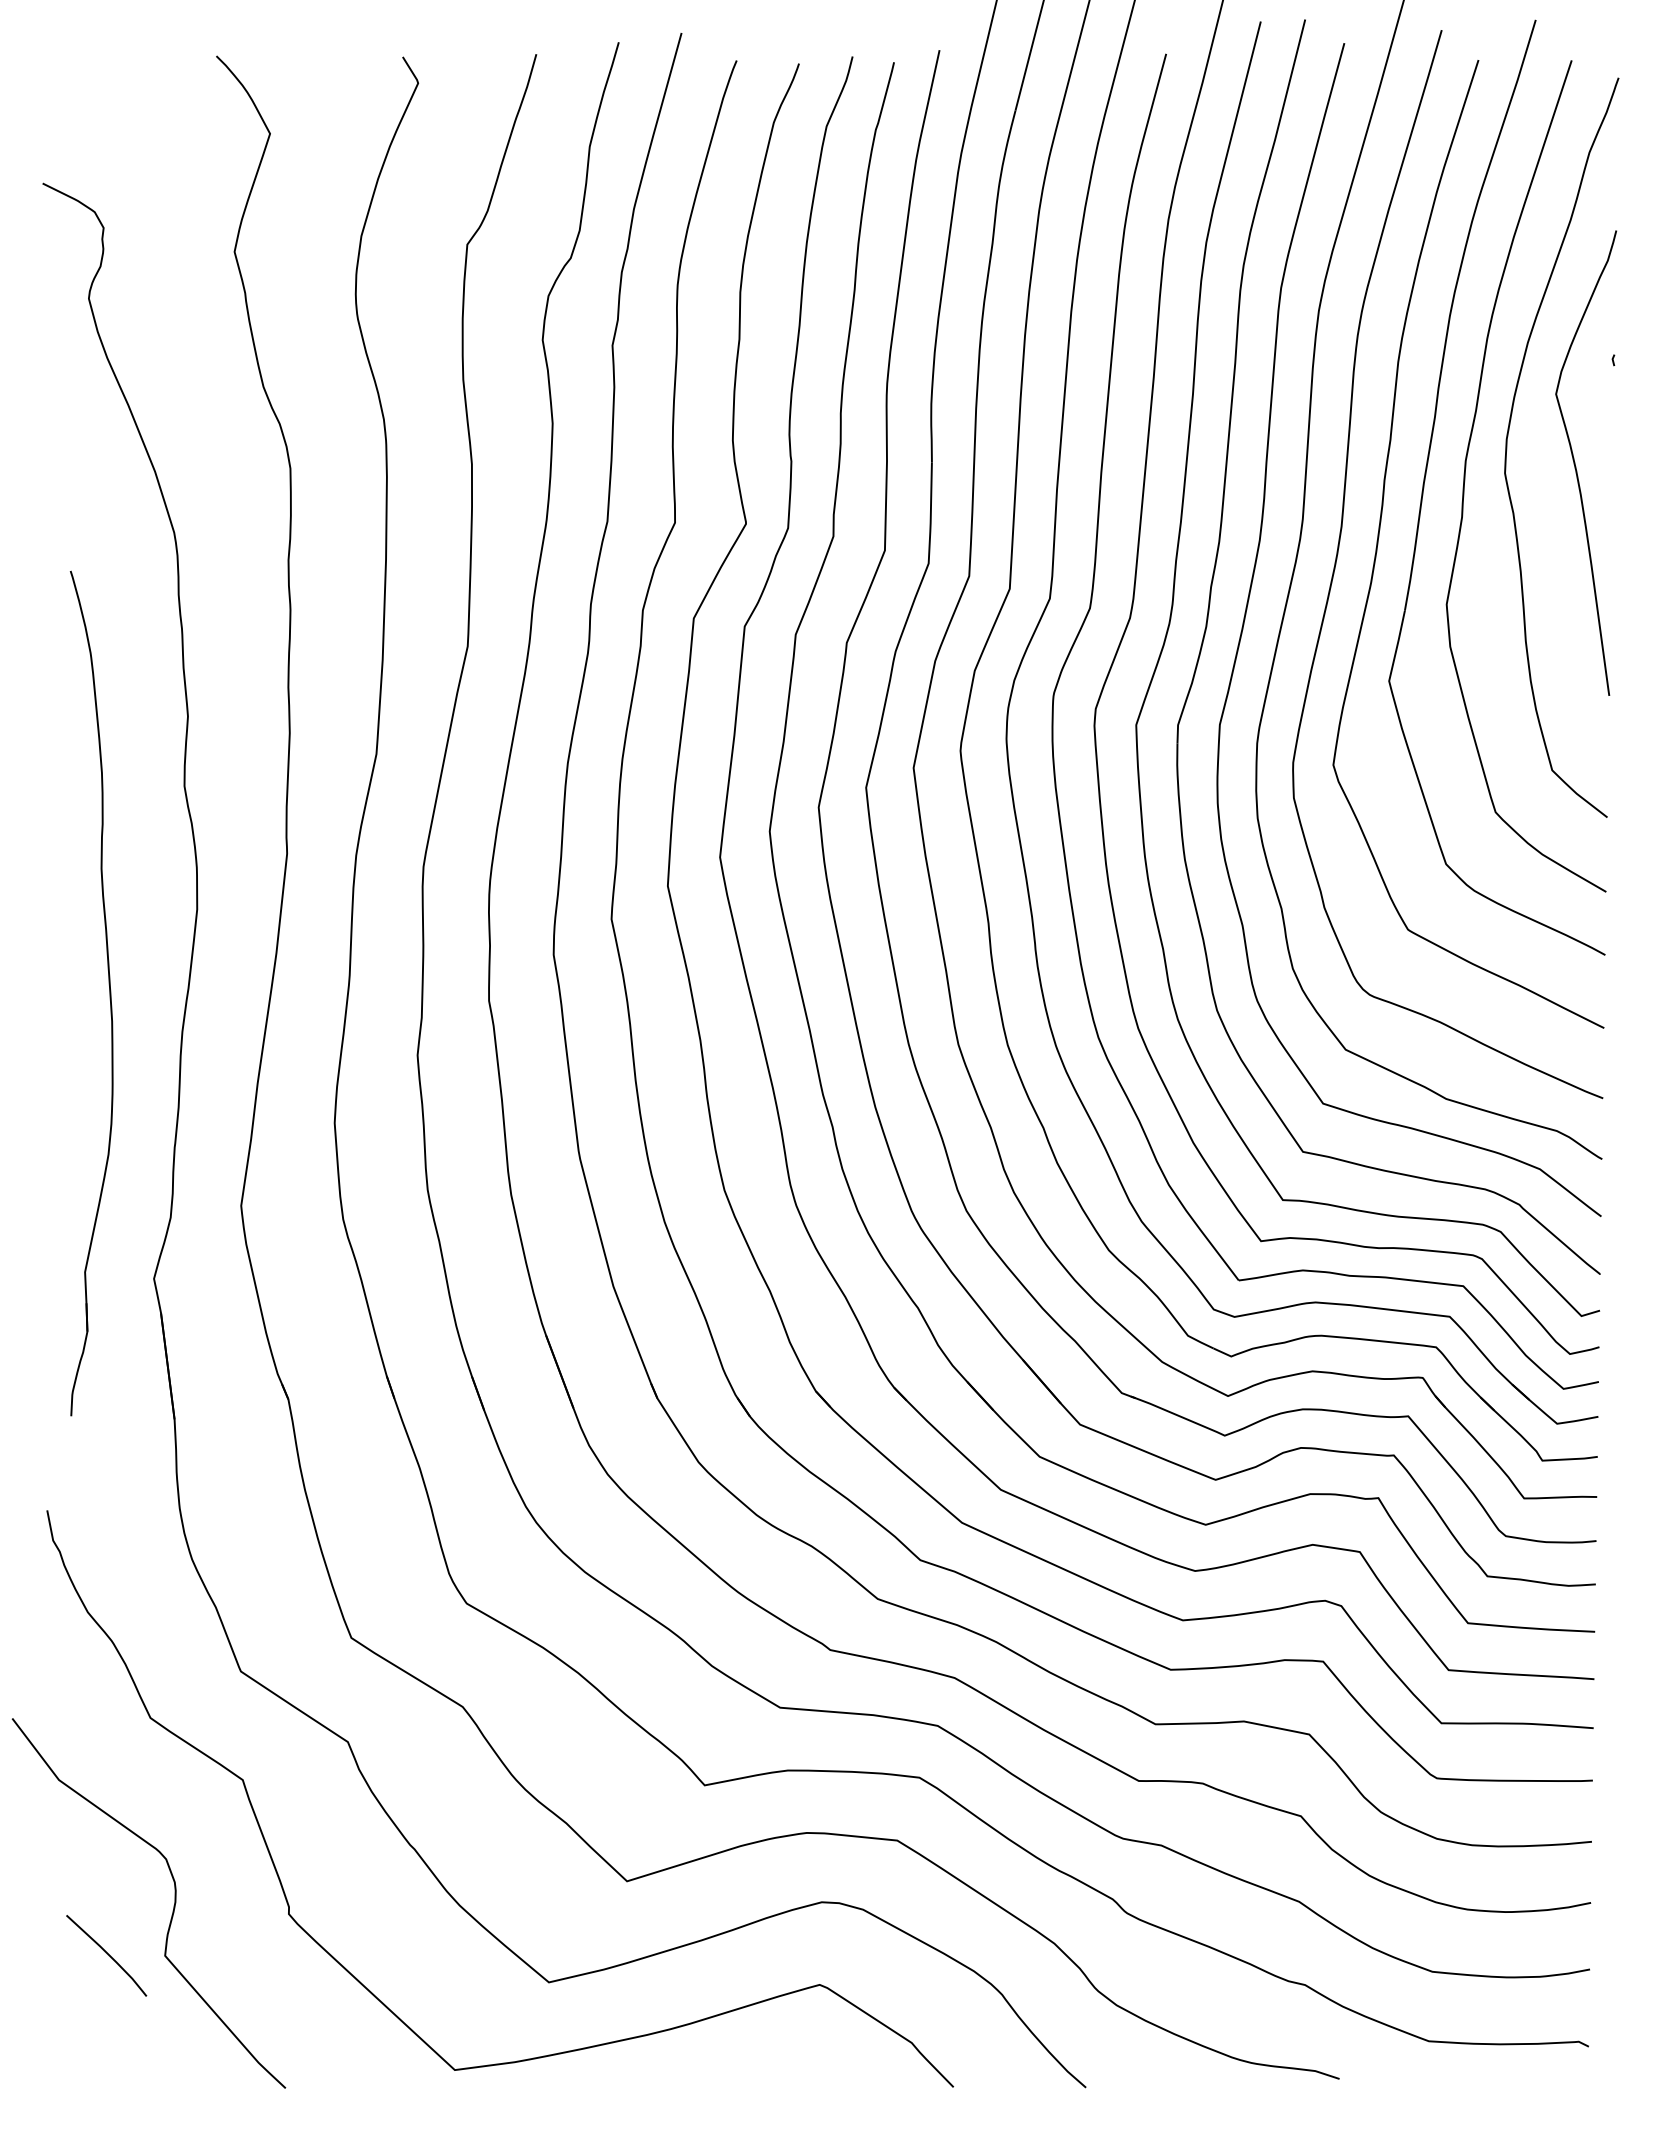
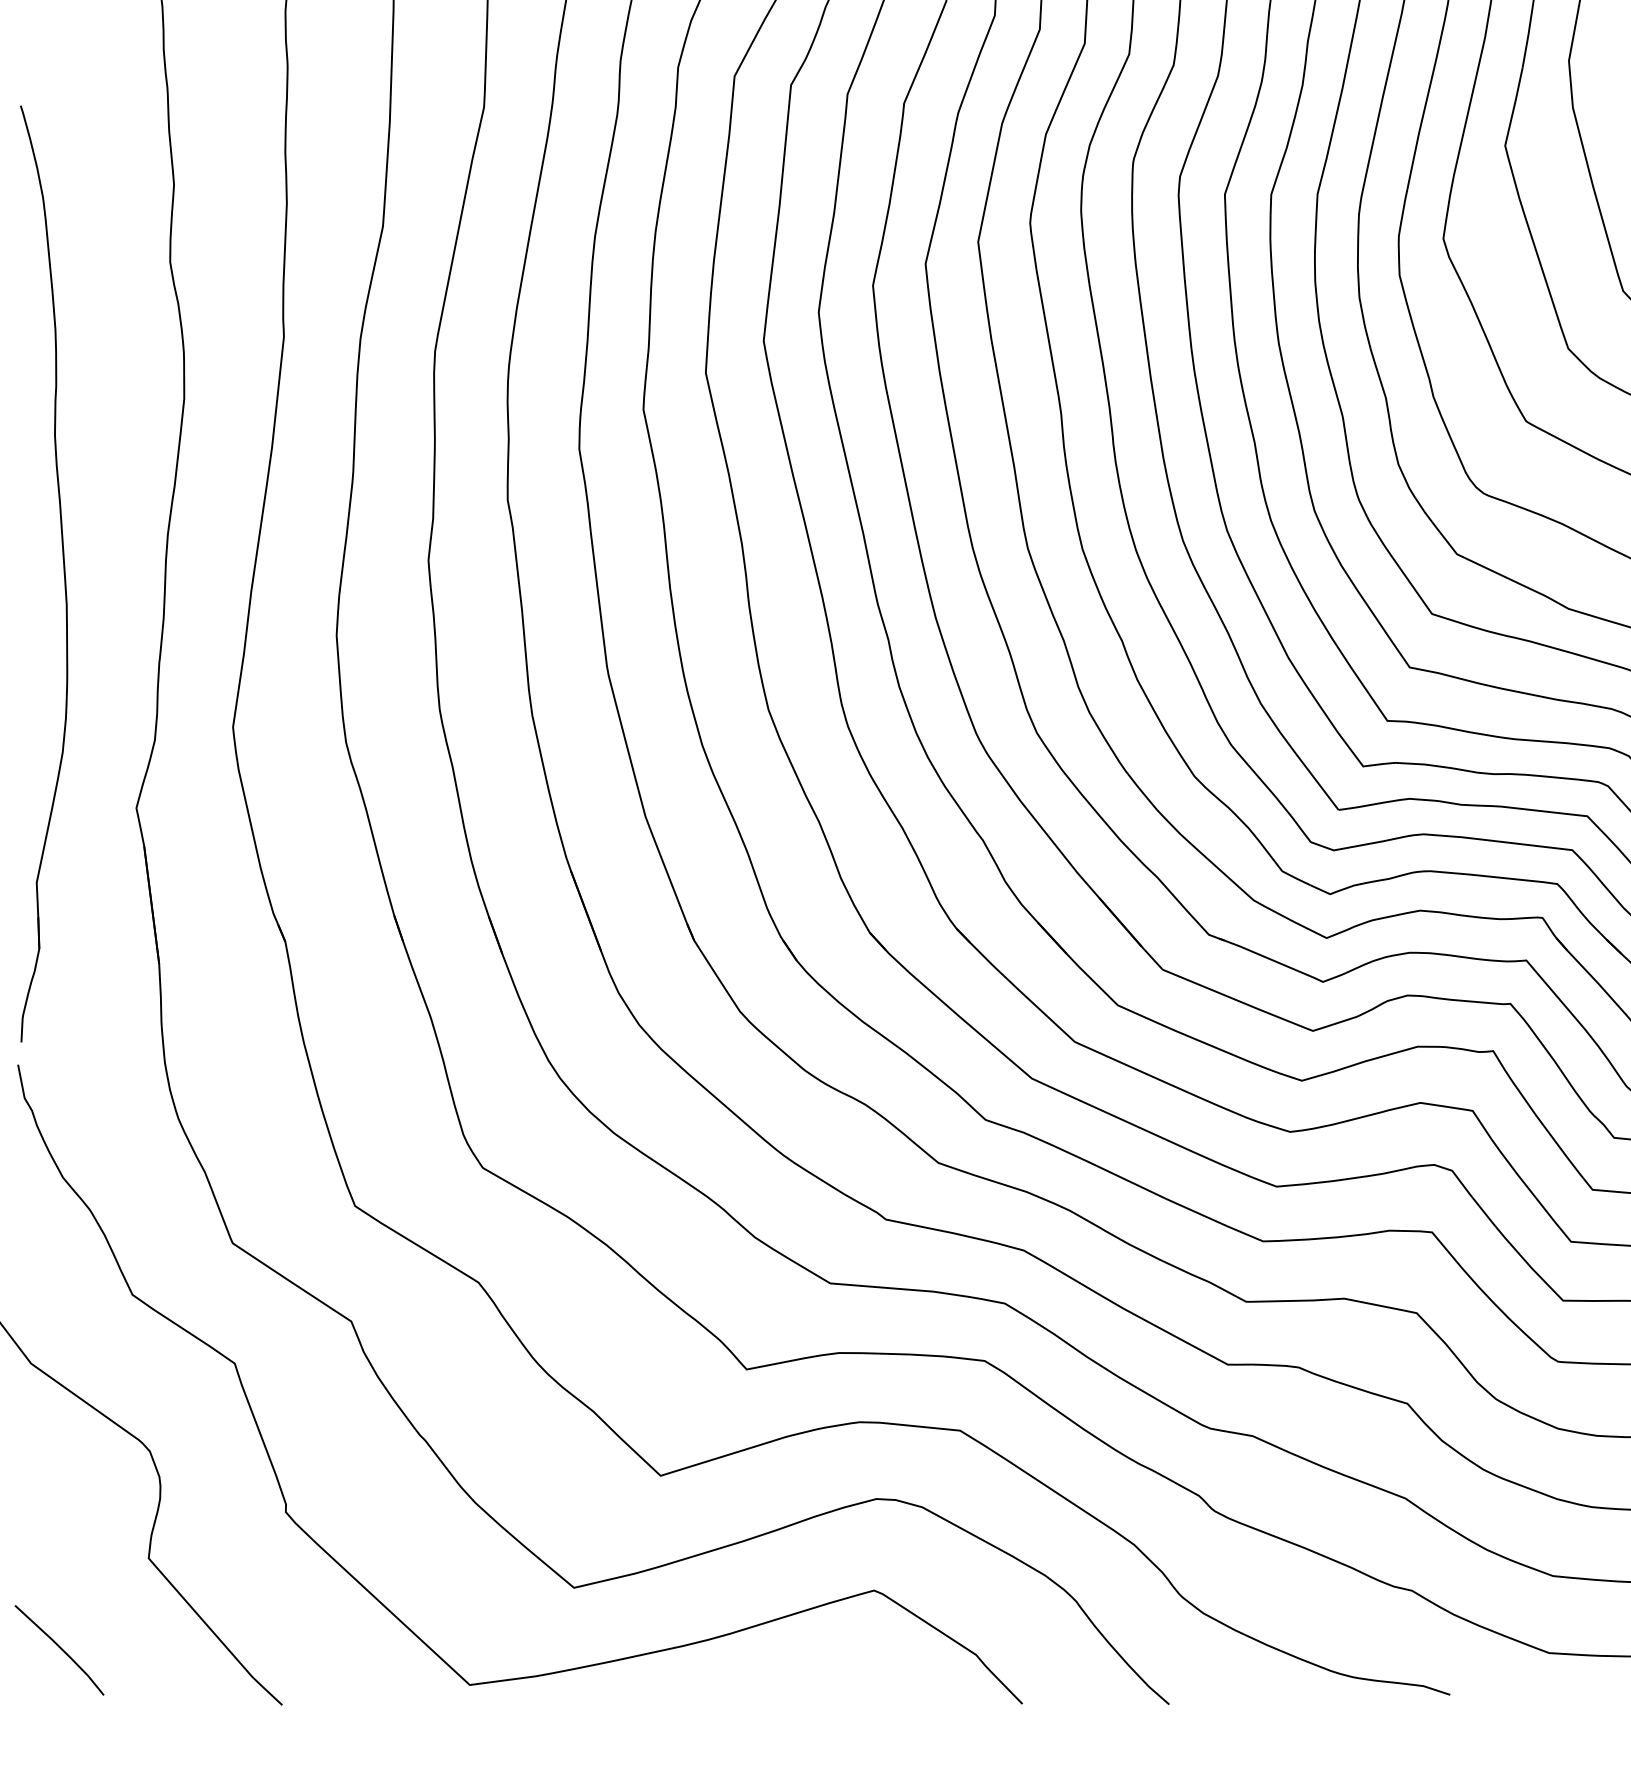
part: (109, 993) -> (63, 573), moved
curve: (107, 1954) -> (60, 1648), moved

